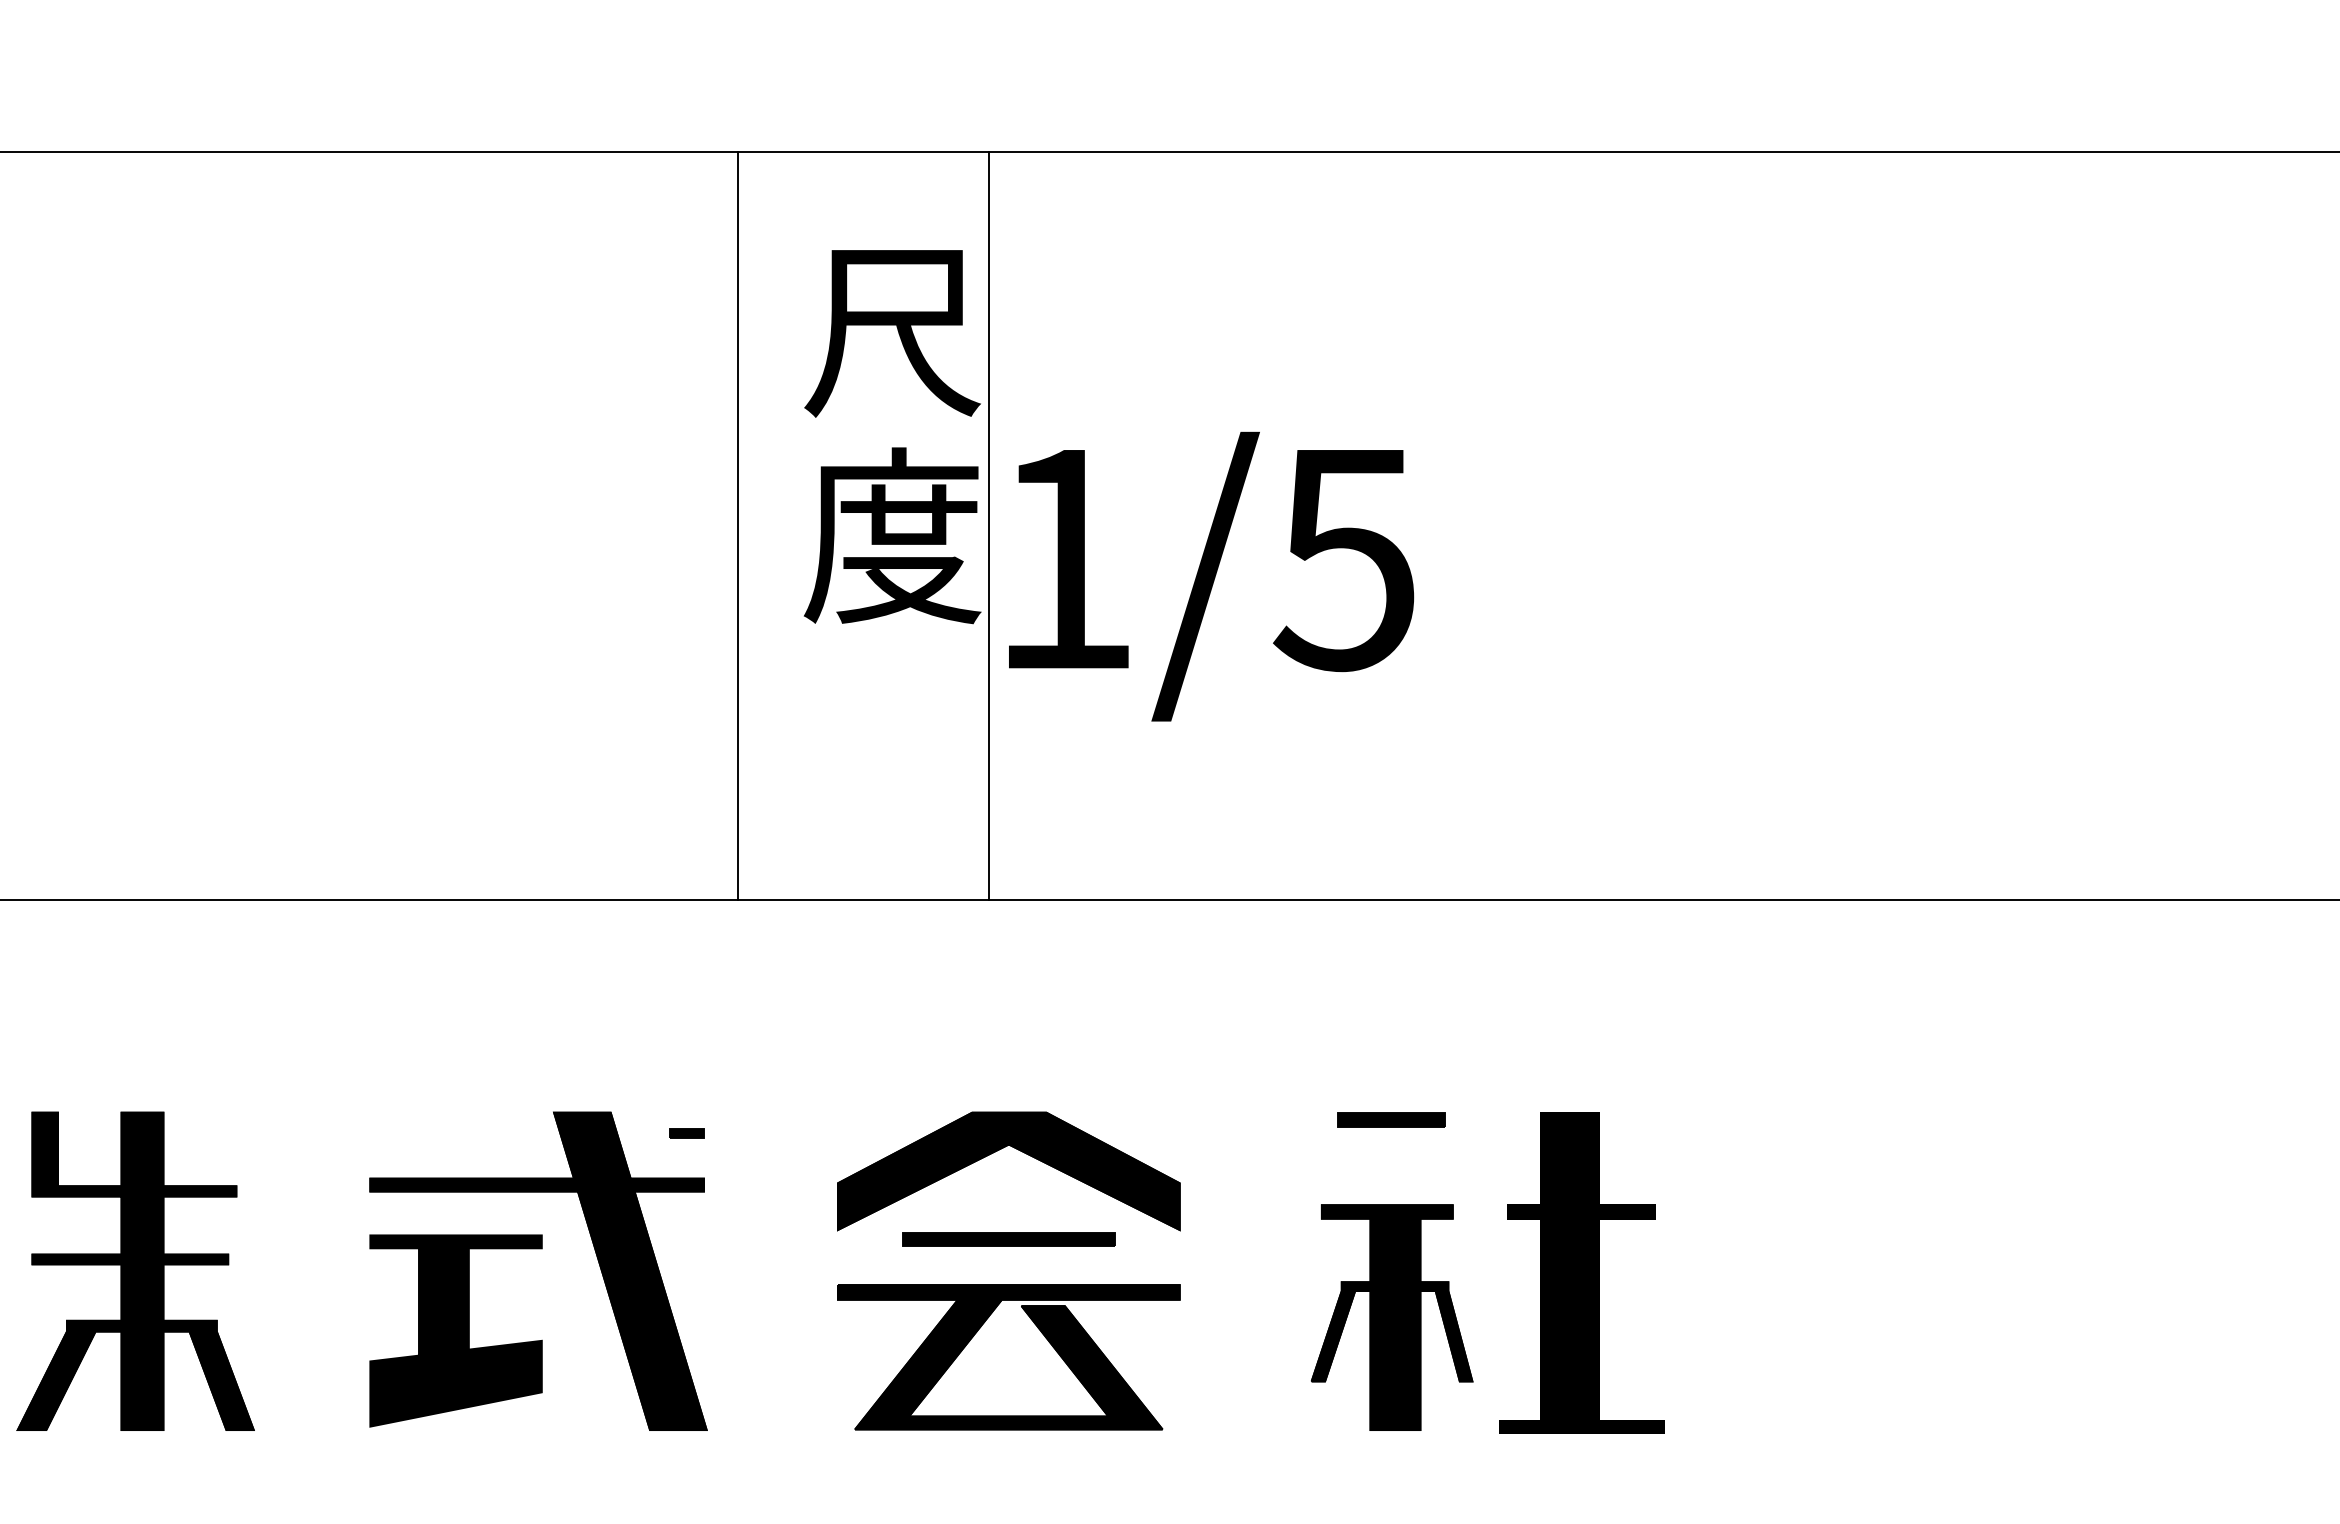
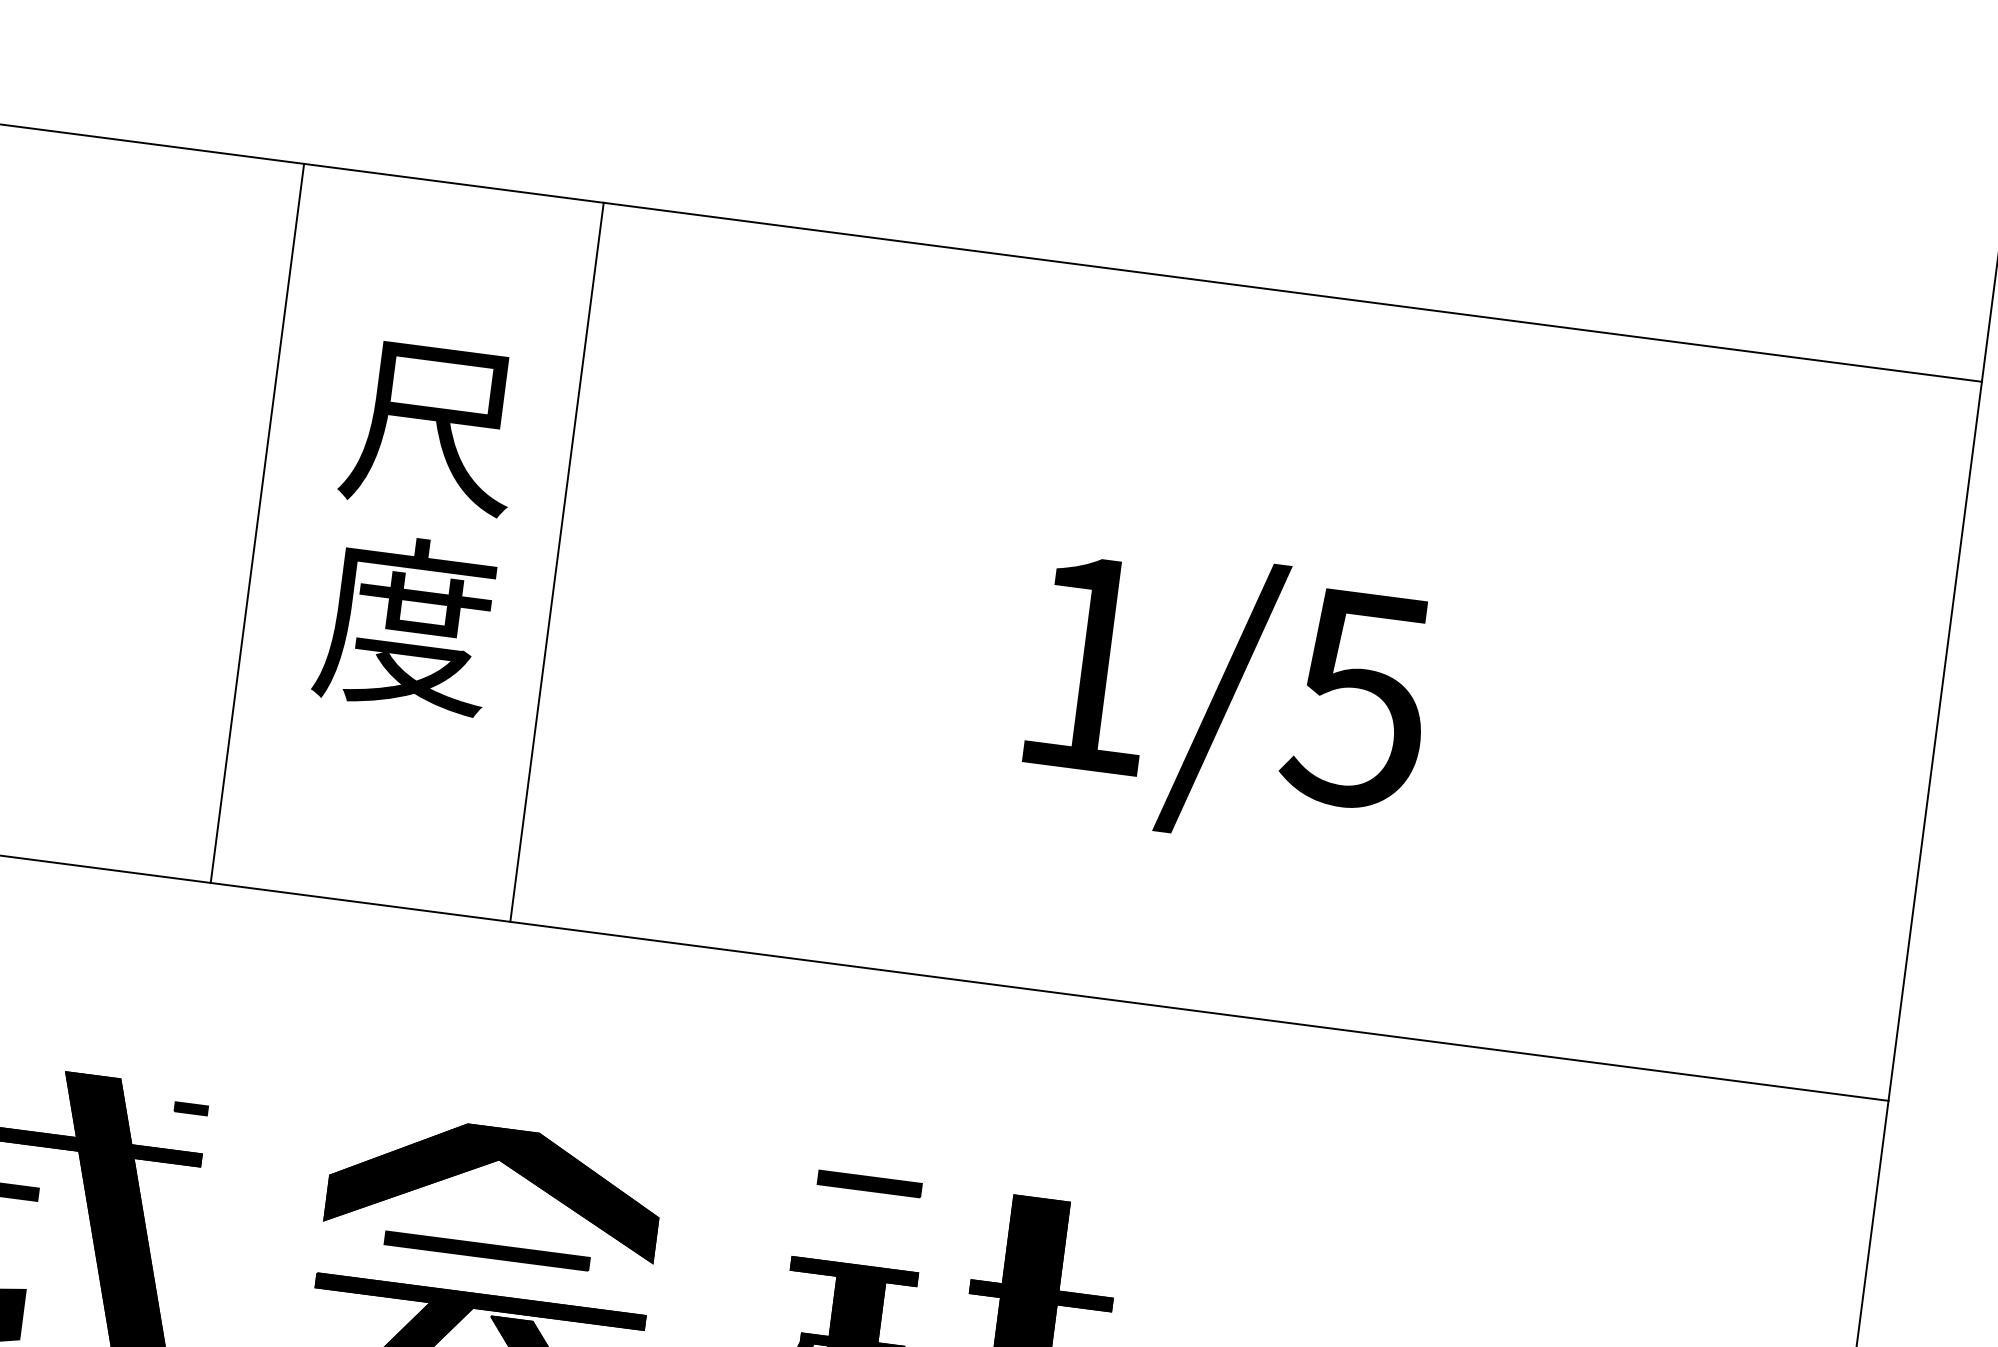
text: (892, 437) -> (418, 528), moved
line: (738, 525) -> (257, 523), moved
text: (1211, 576) -> (1227, 699), moved

